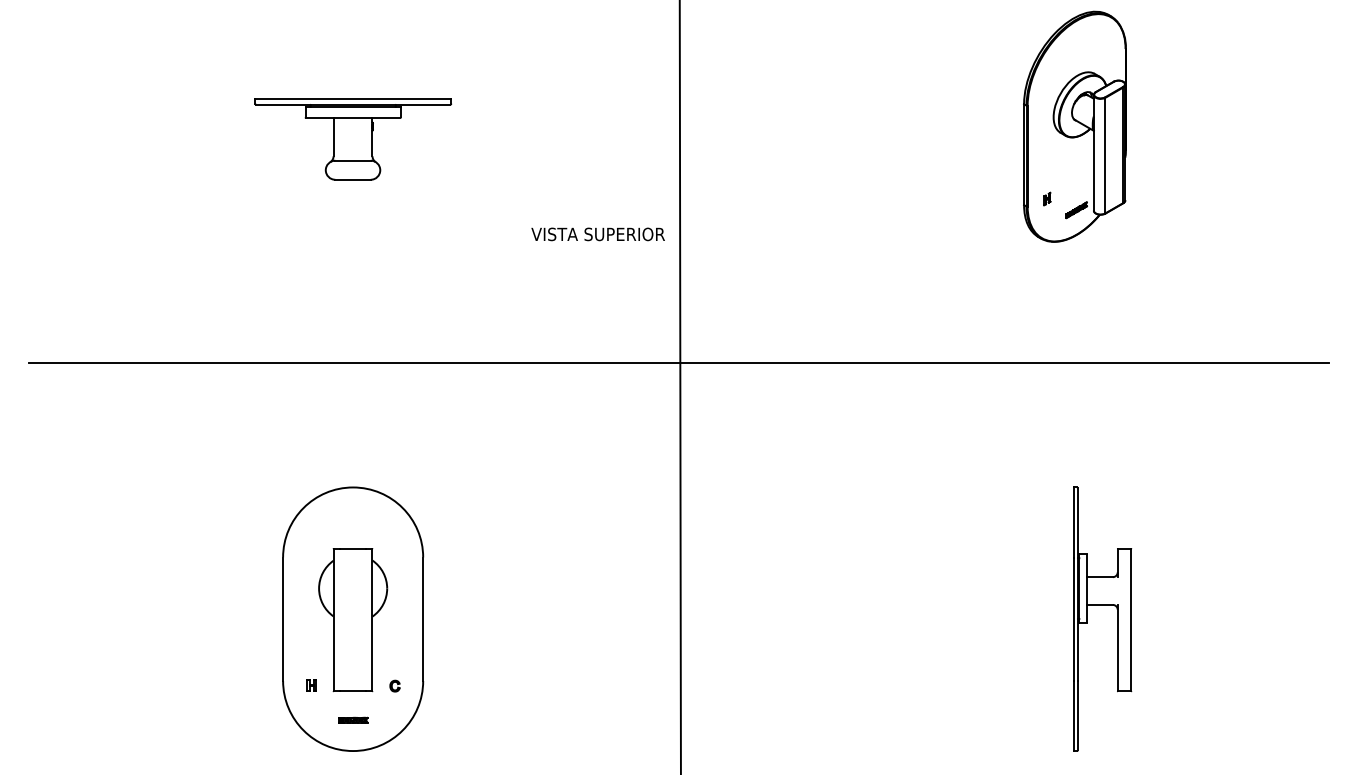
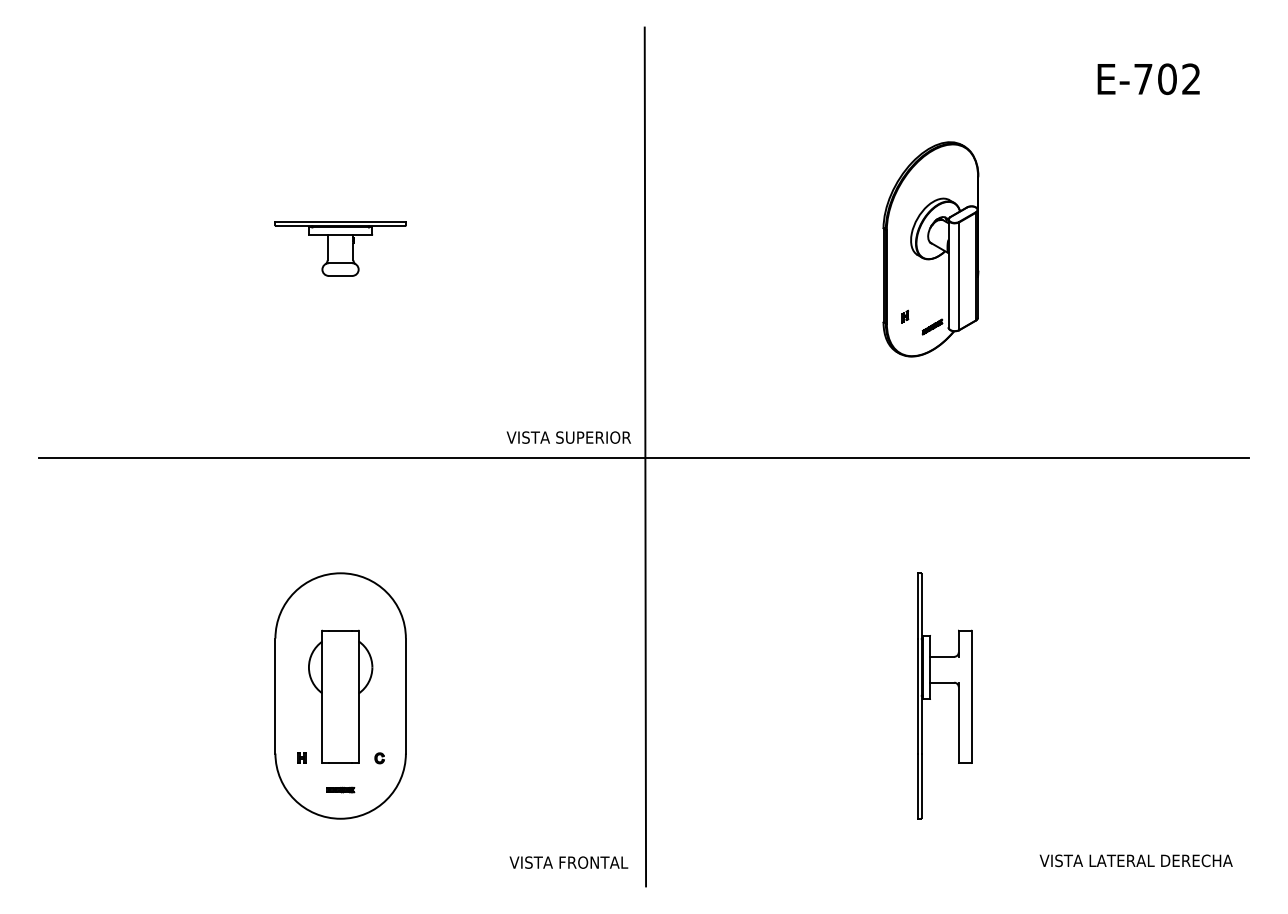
part: (1074, 126) -> (930, 249), moved
part: (352, 138) -> (340, 248), size x0.71
text: (597, 234) -> (568, 437), moved
part: (1102, 605) -> (944, 683), moved

